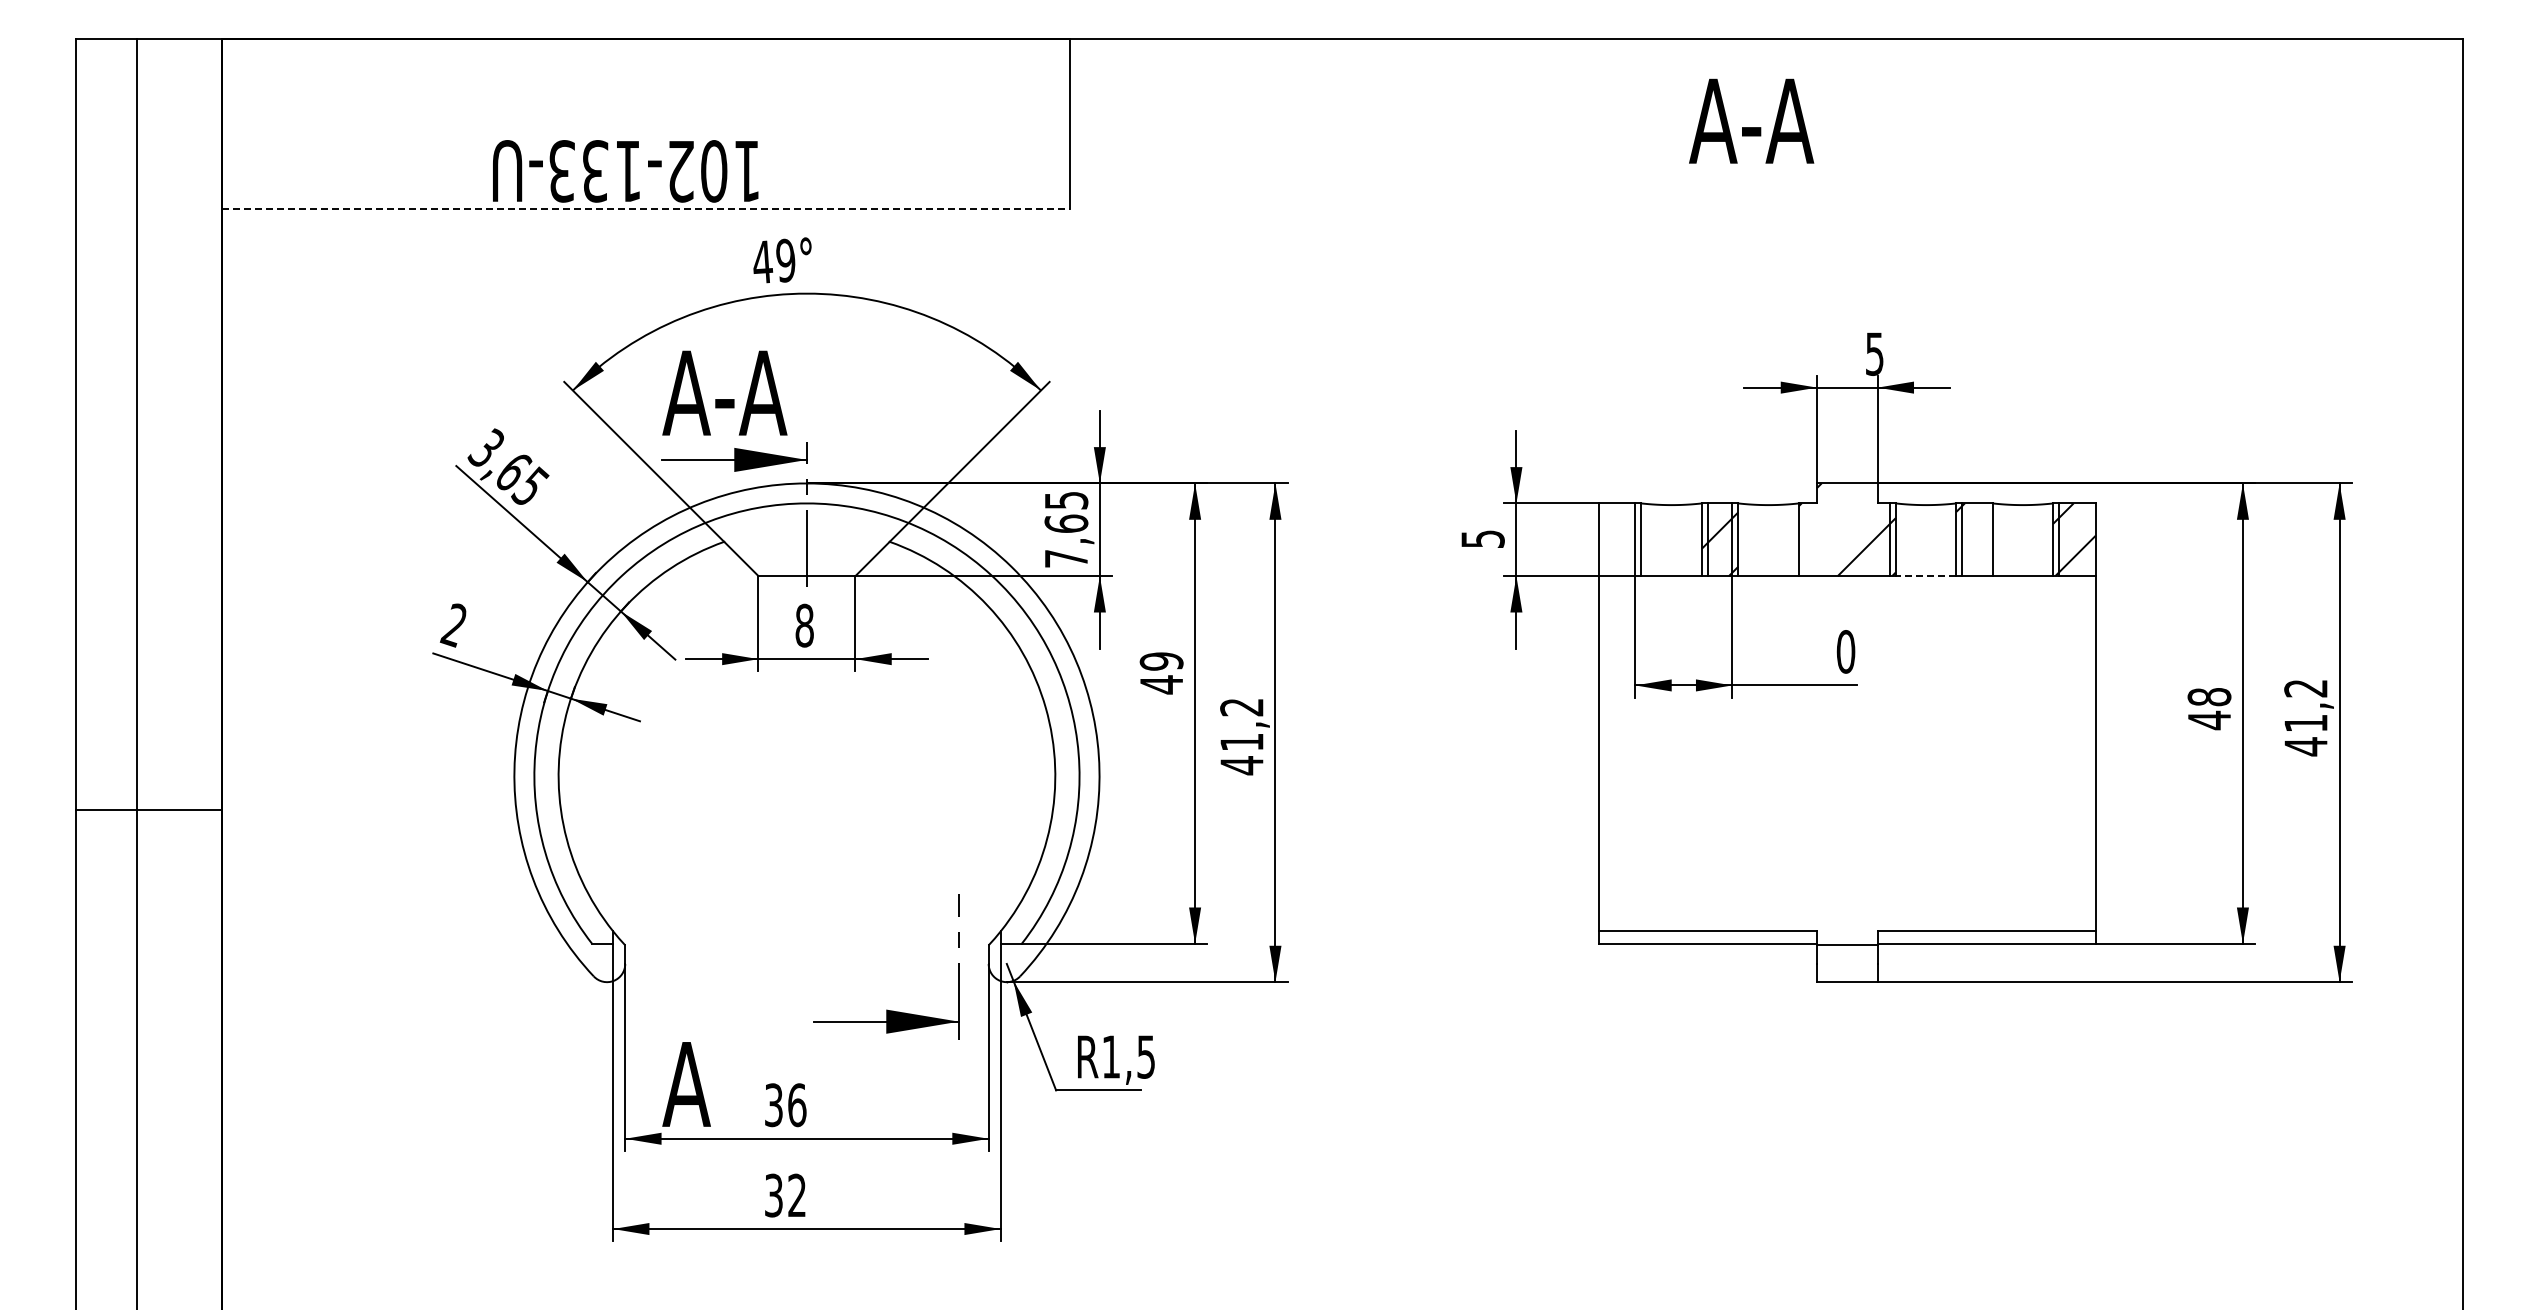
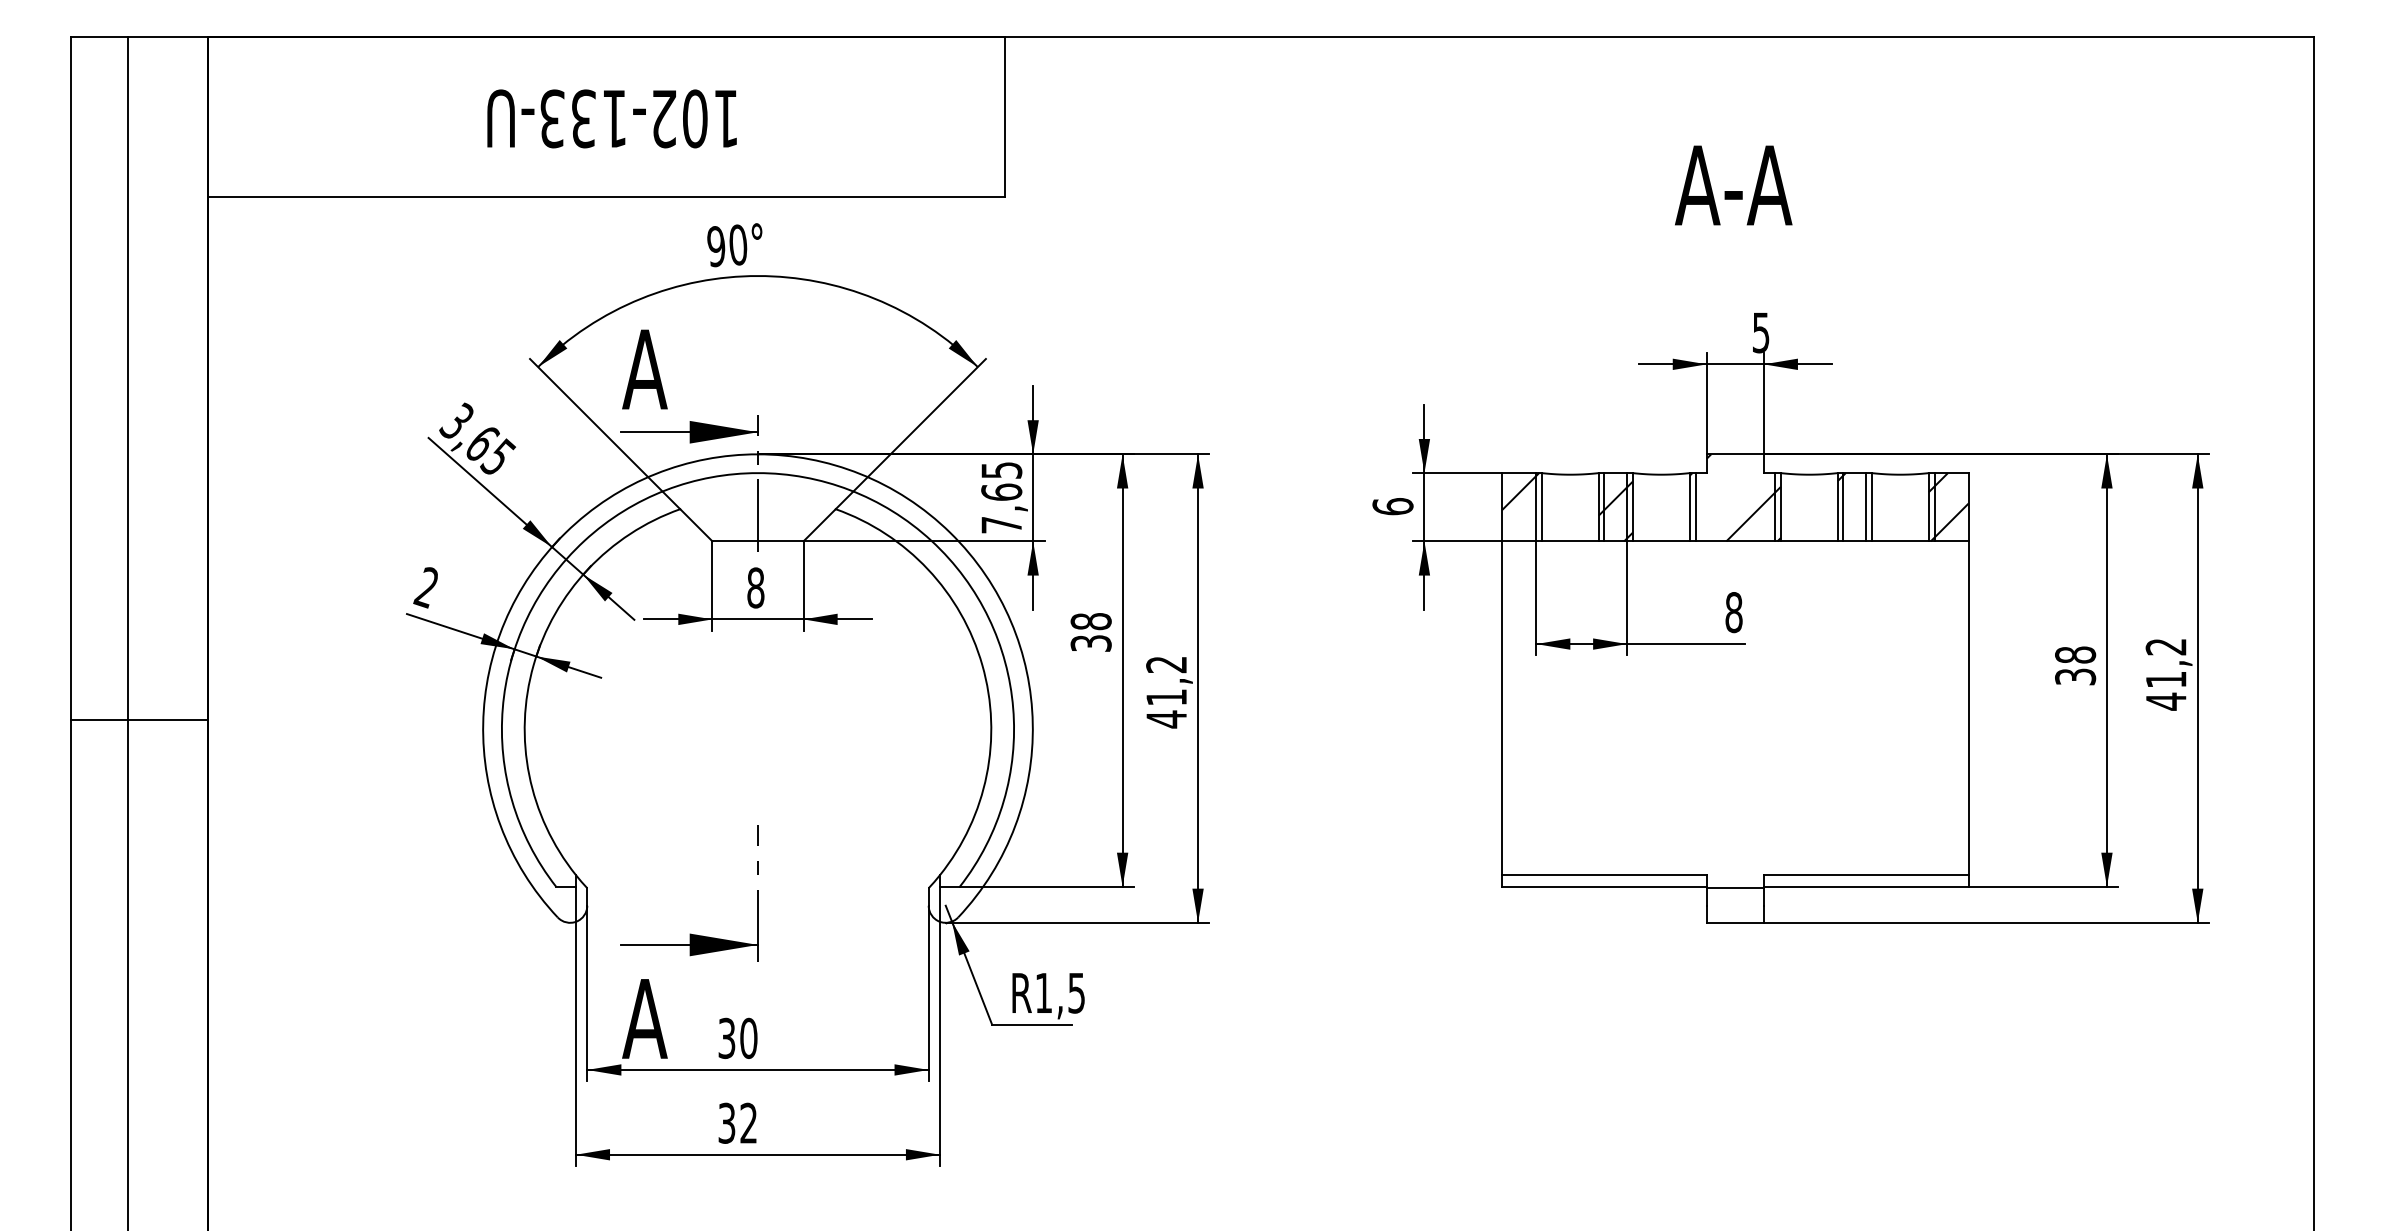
text: (1751, 120) -> (1733, 184), moved
text: (625, 171) -> (611, 119), moved
line: (646, 209) -> (607, 196), dashed -> solid
text: (774, 261) -> (727, 245), 49° -> 90°
text: (751, 392) -> (705, 368), A-A -> A
hatch: (1618, 522) -> (1520, 491), added
text: (1482, 538) -> (1392, 506), 5 -> 6
line: (1804, 539) -> (1695, 506), added
line: (1986, 539) -> (1866, 506), added
line: (1925, 576) -> (1808, 541), dashed -> solid
text: (1845, 651) -> (1733, 612), 0 -> 8
text: (1161, 673) -> (1091, 632), 49 -> 38
text: (2209, 720) -> (2075, 677), 48 -> 38
line: (148, 810) -> (139, 720), moved
part: (886, 1009) -> (689, 933), moved
text: (797, 1104) -> (749, 1037), 36 -> 30

